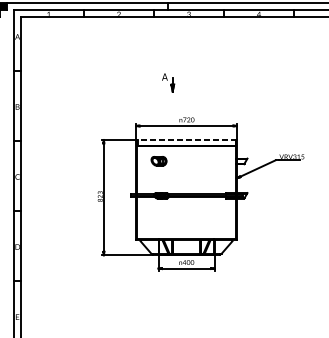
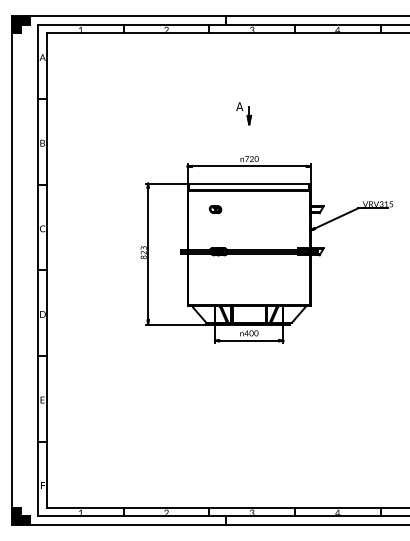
part: (168, 82) -> (243, 113), moved
line: (186, 139) -> (249, 183), dashed -> solid
part: (159, 161) -> (215, 209), size x0.62

